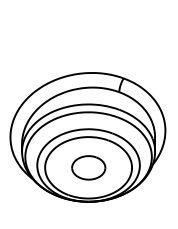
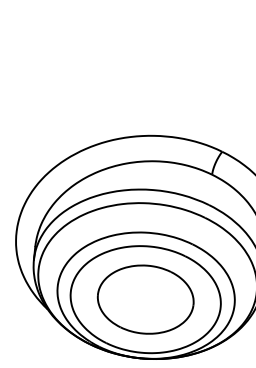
part: (88, 167) -> (145, 299), size x1.67

